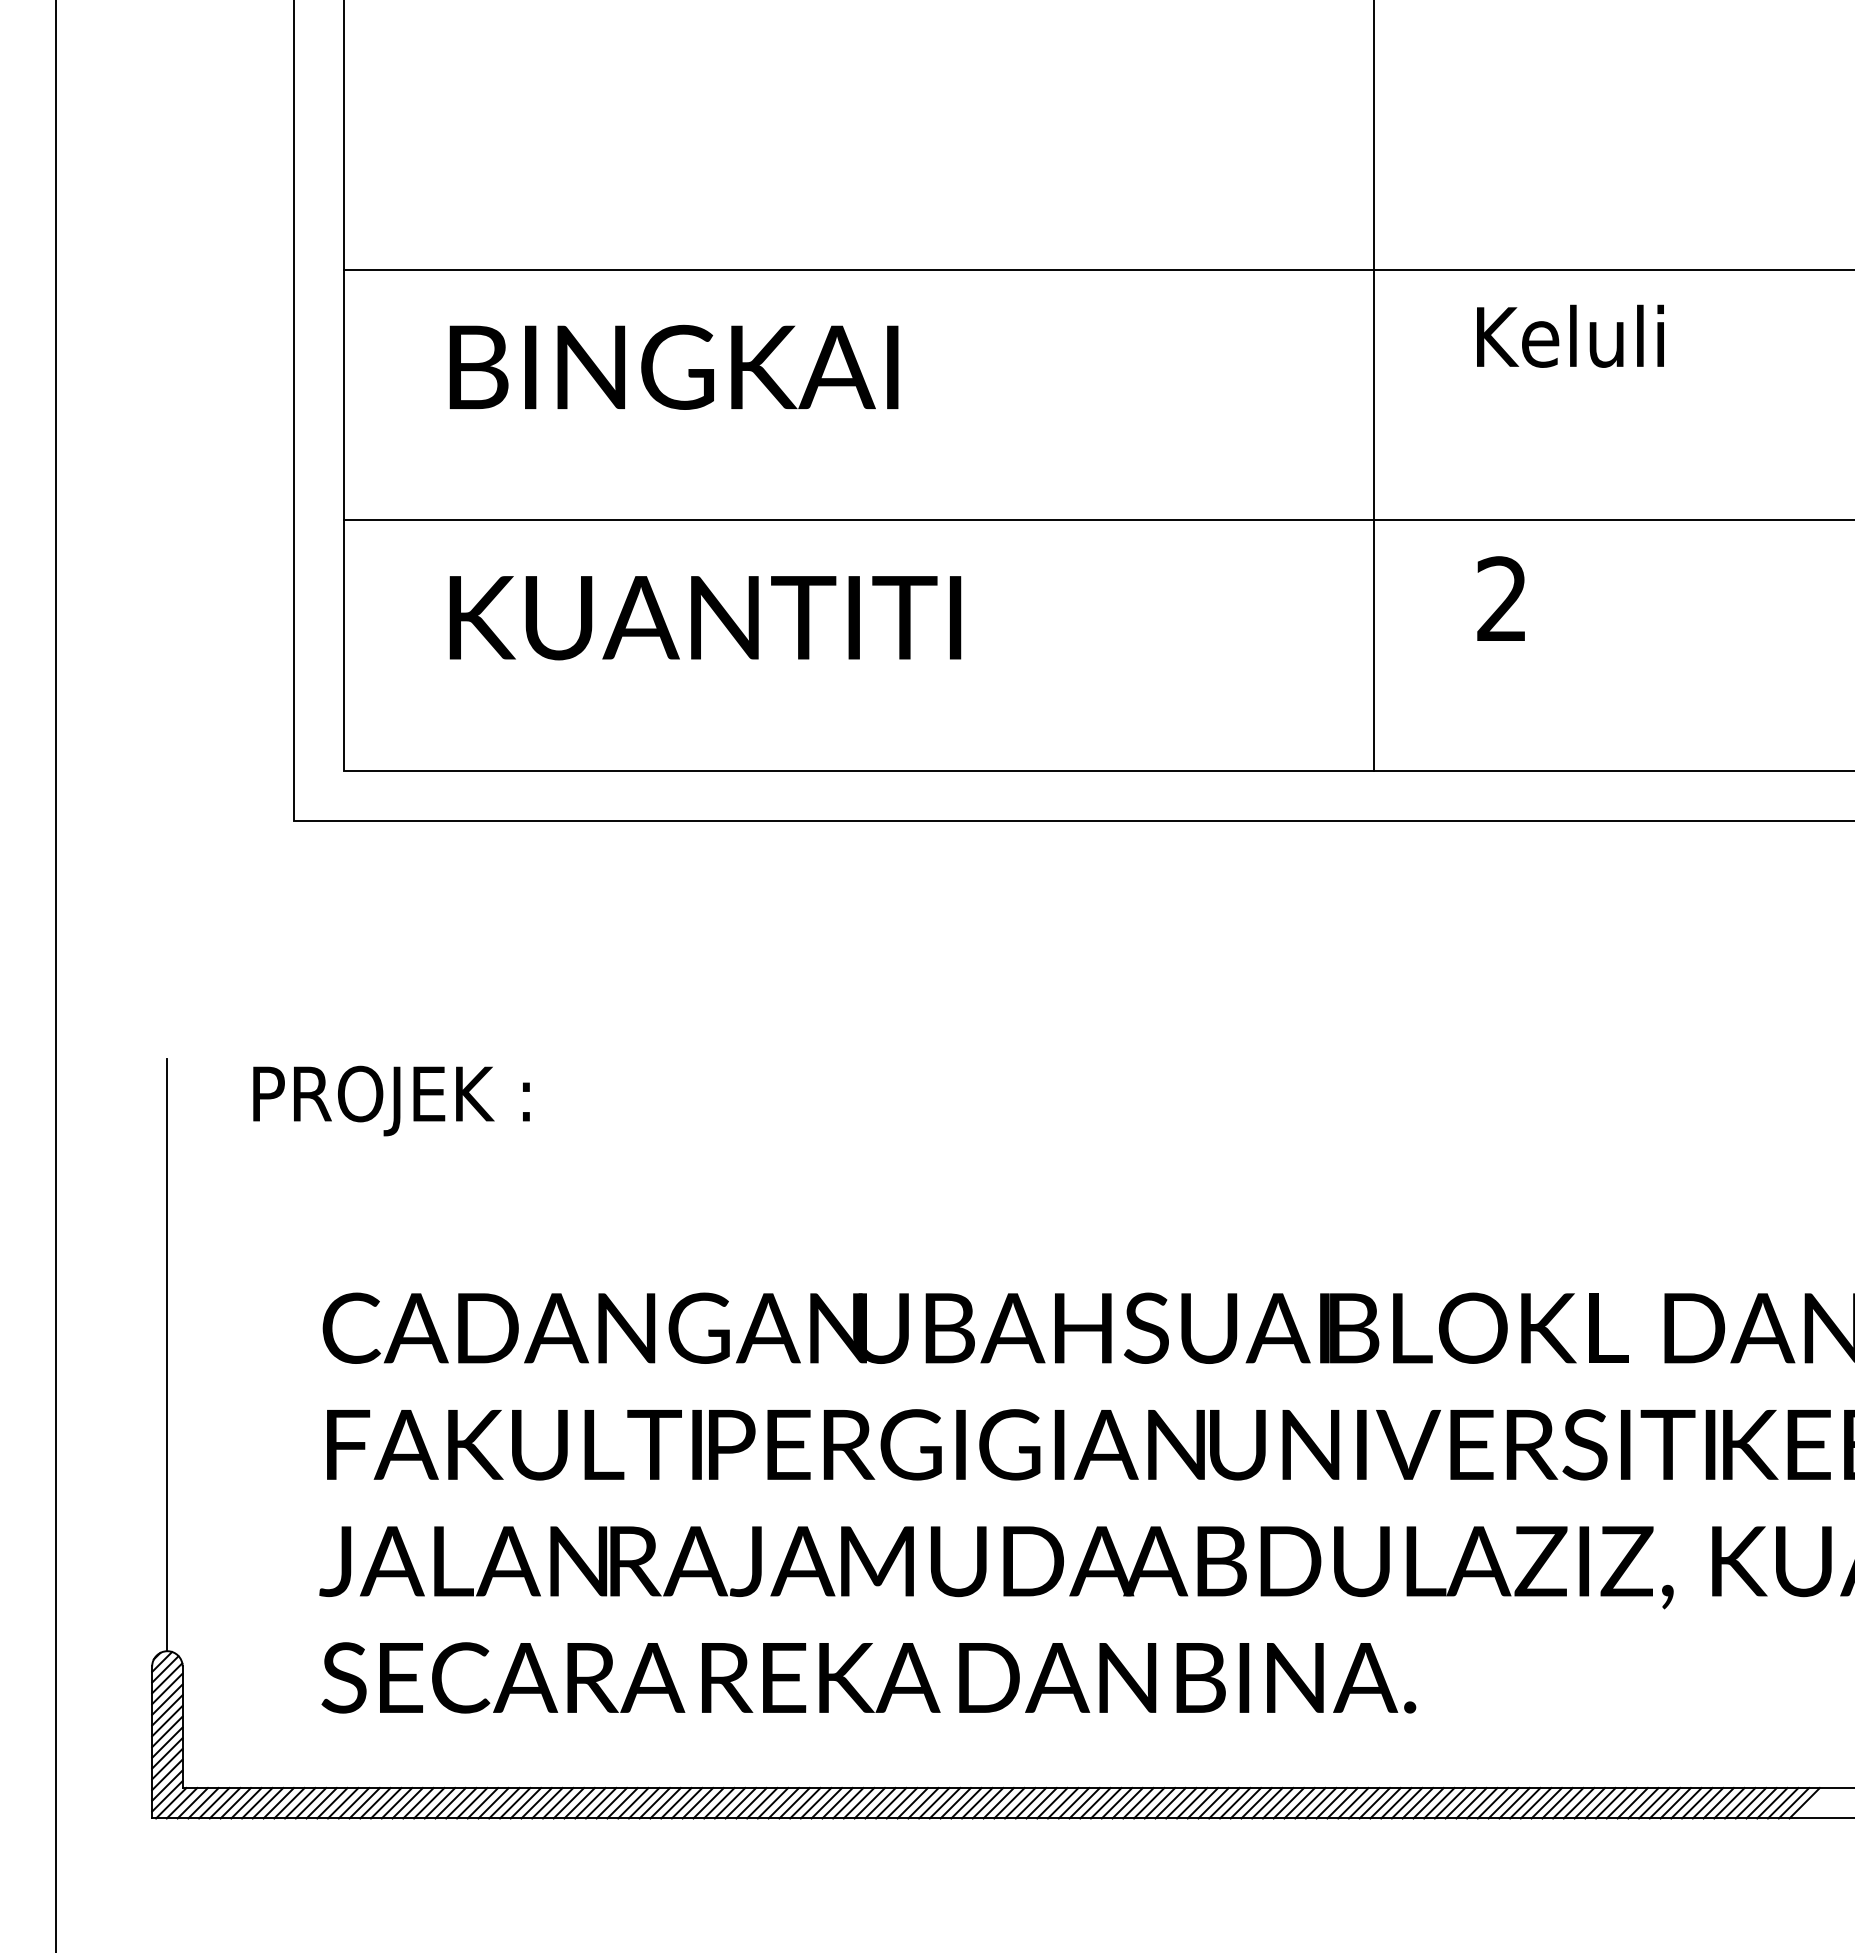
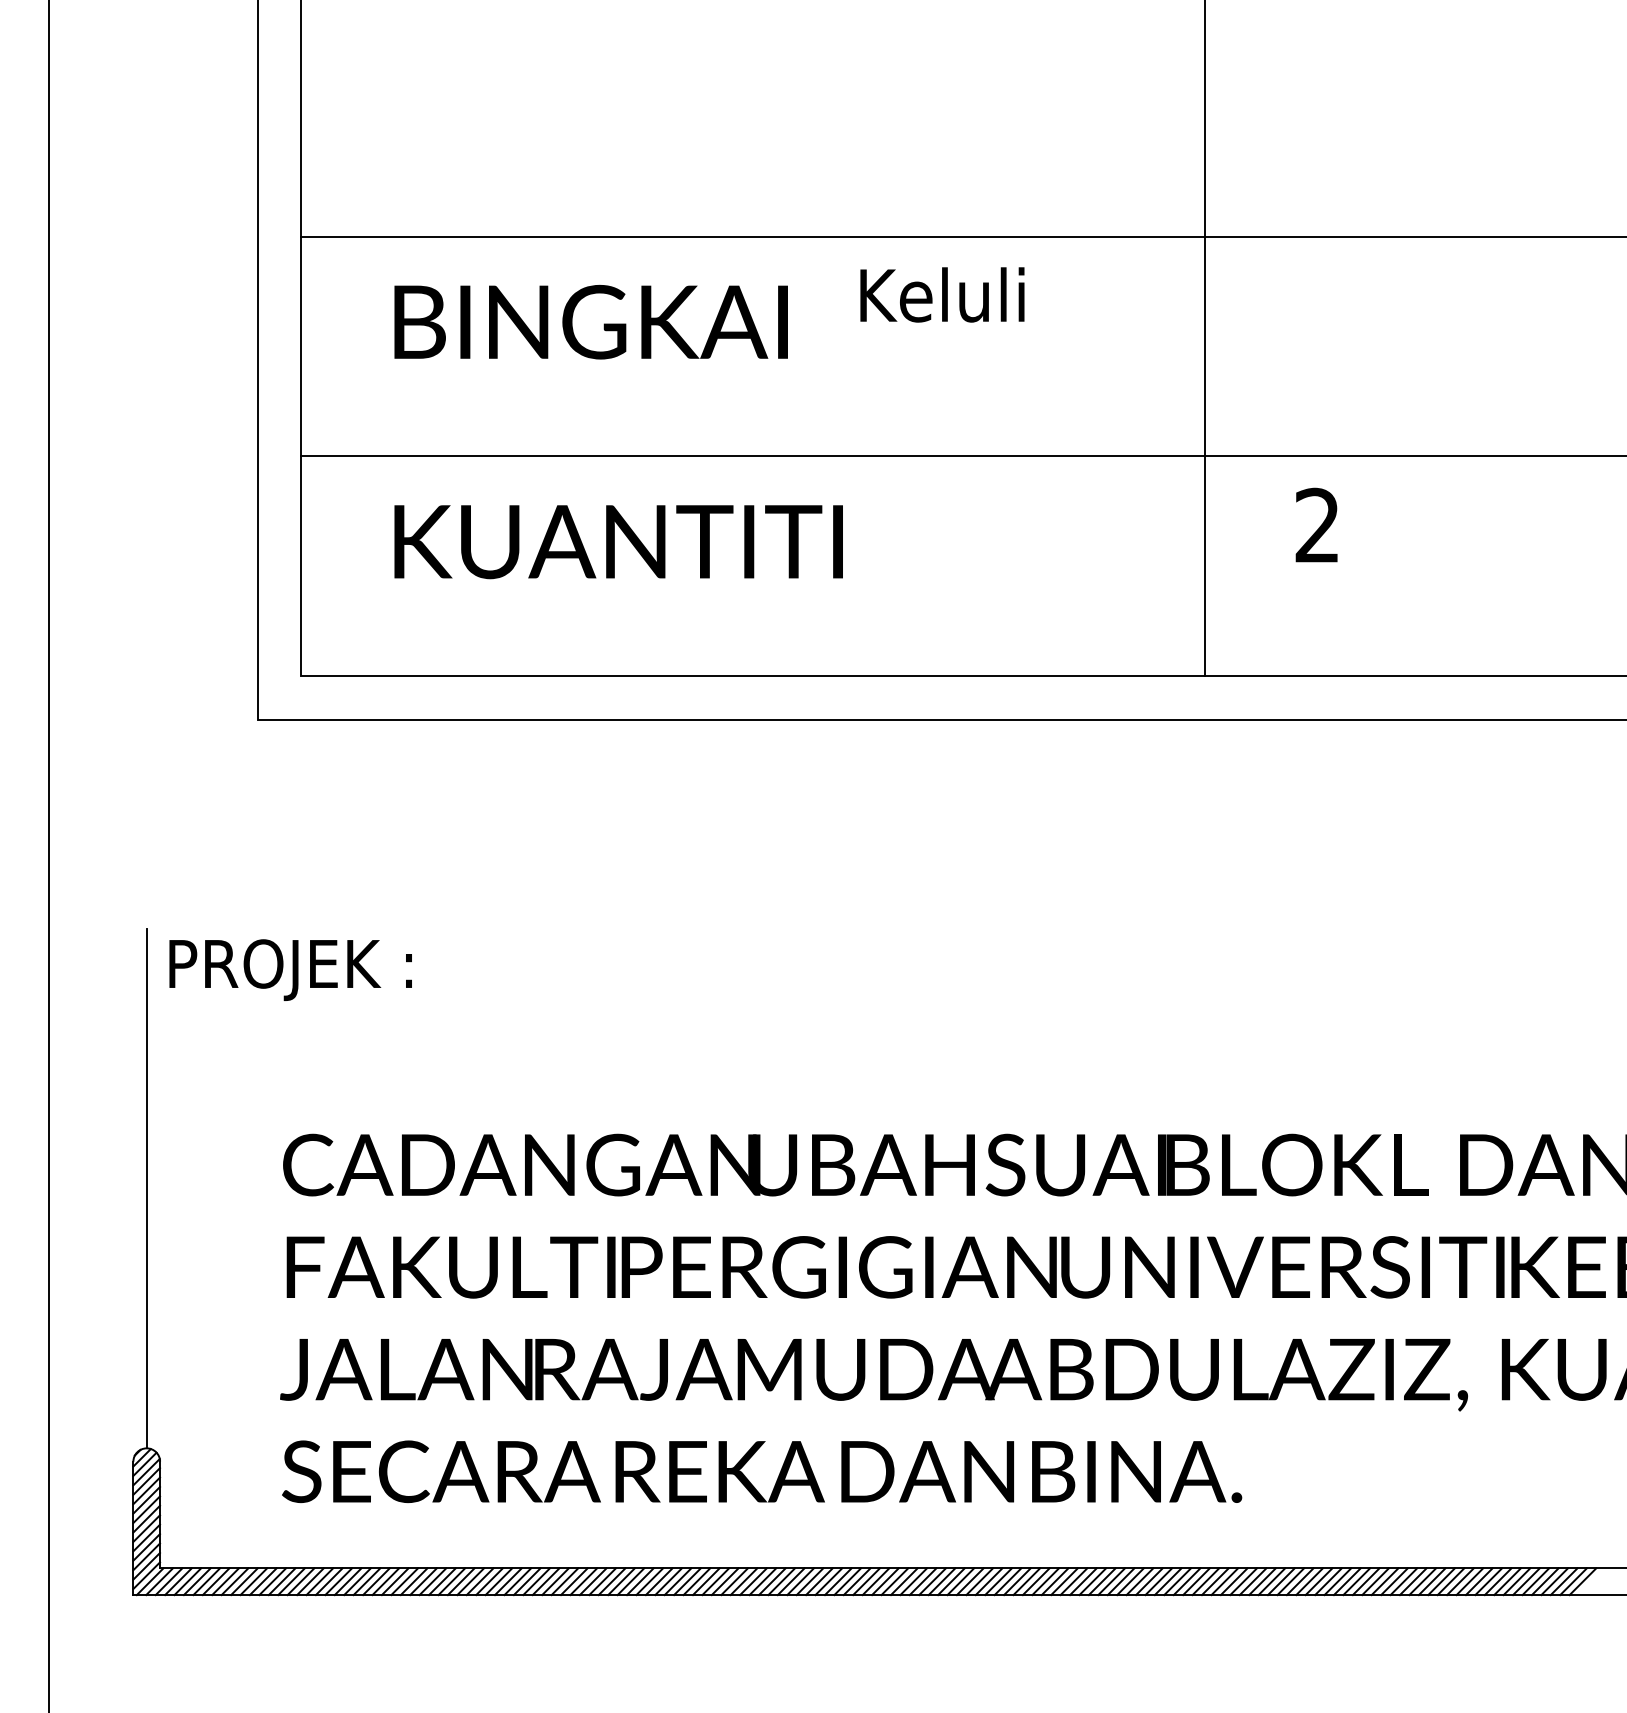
text: (1570, 335) -> (942, 294), moved
text: (391, 1100) -> (290, 969), moved

